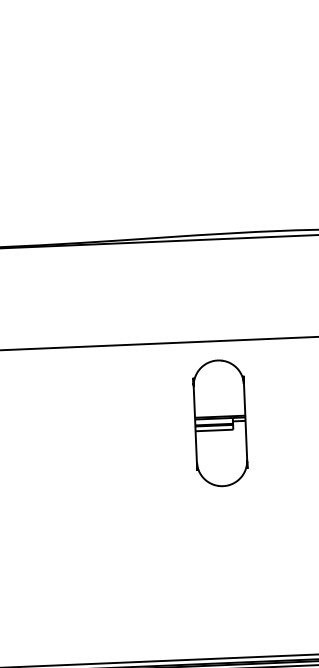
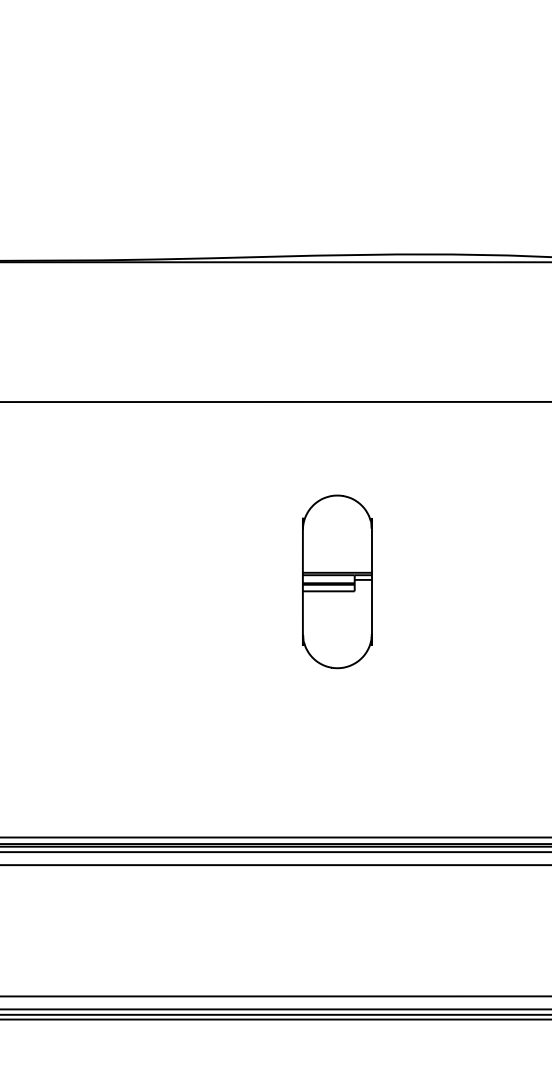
part: (220, 423) -> (337, 581), moved

